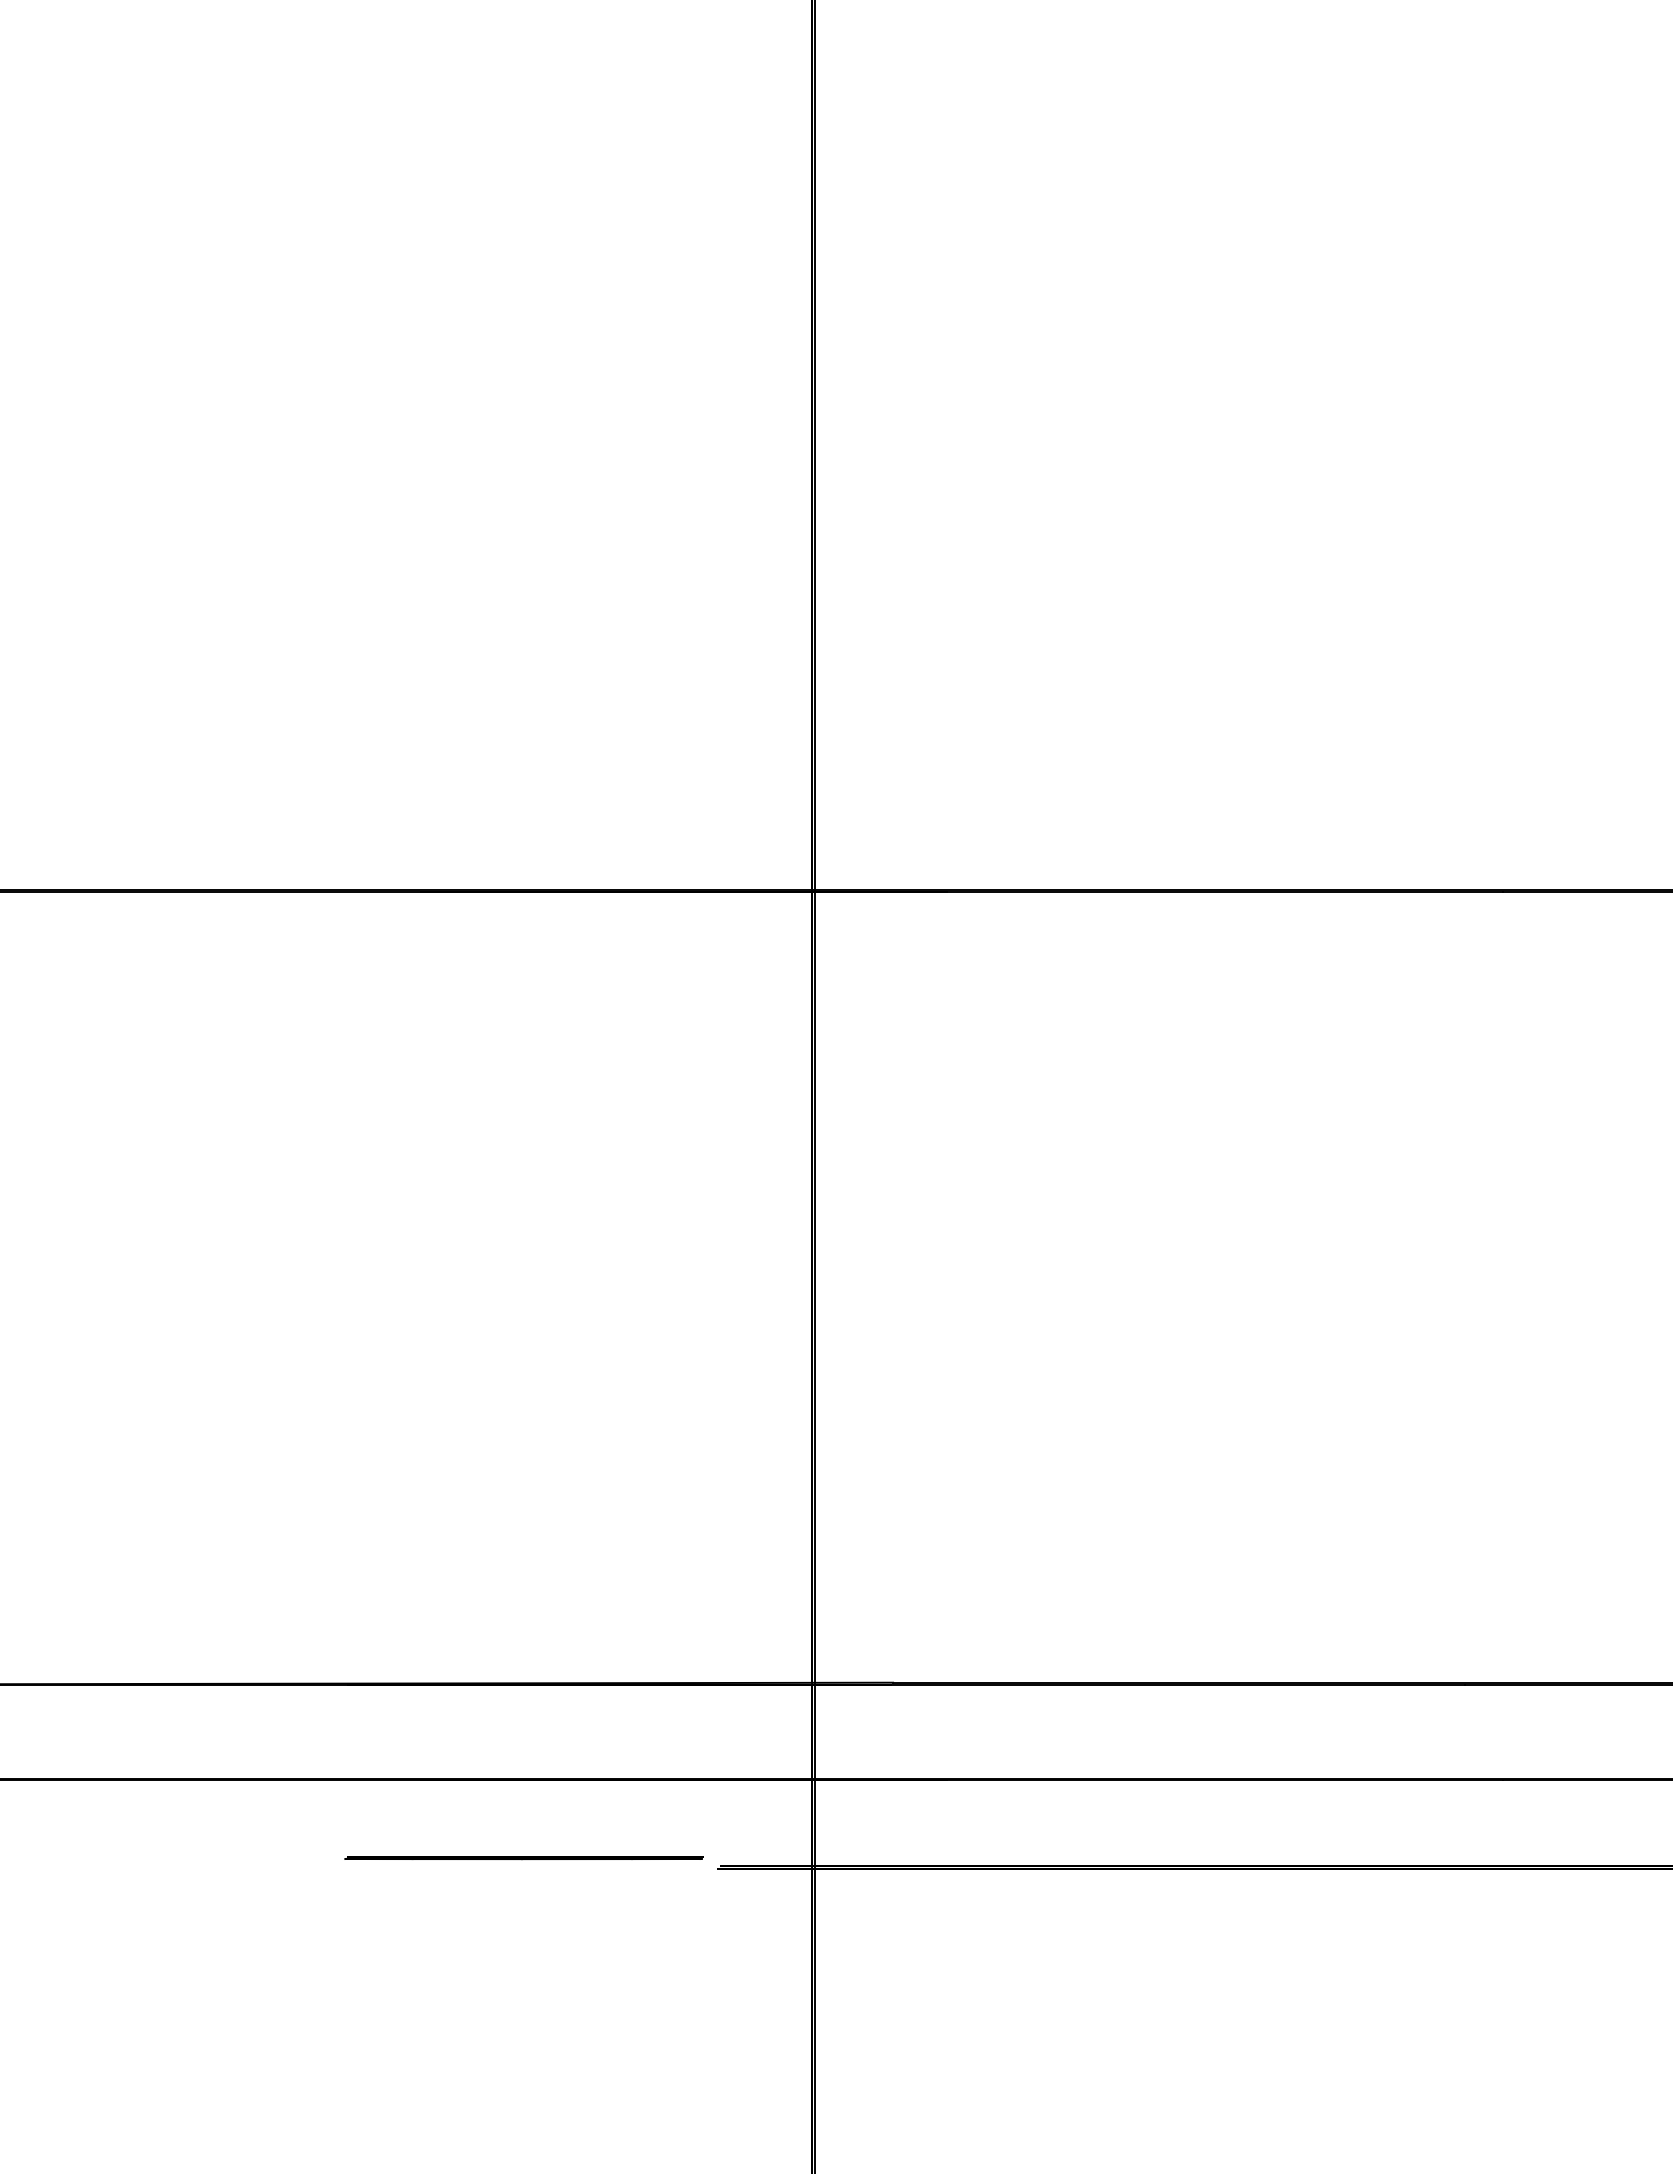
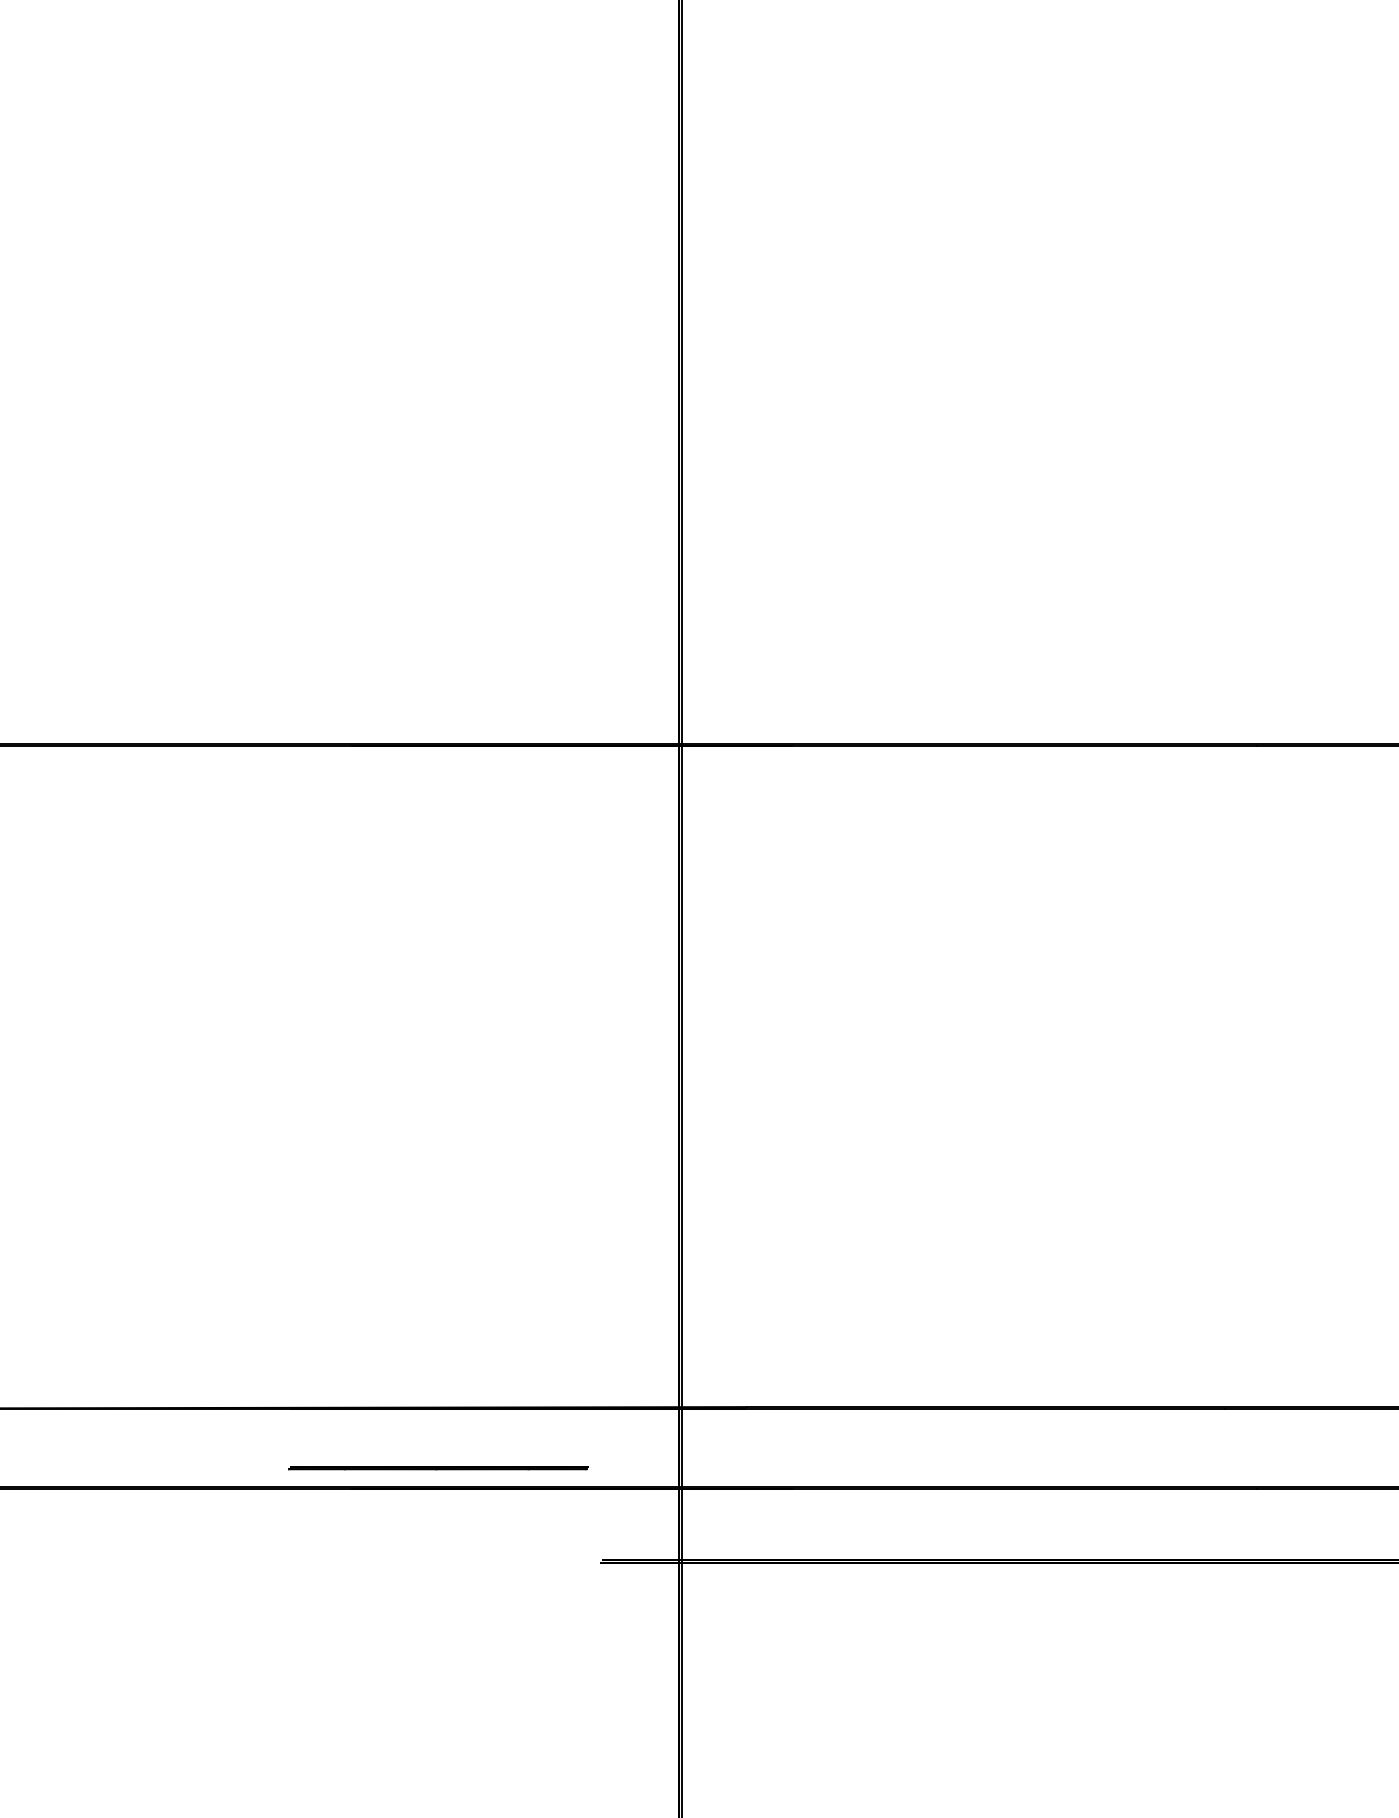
line: (523, 1858) -> (437, 1468), moved

